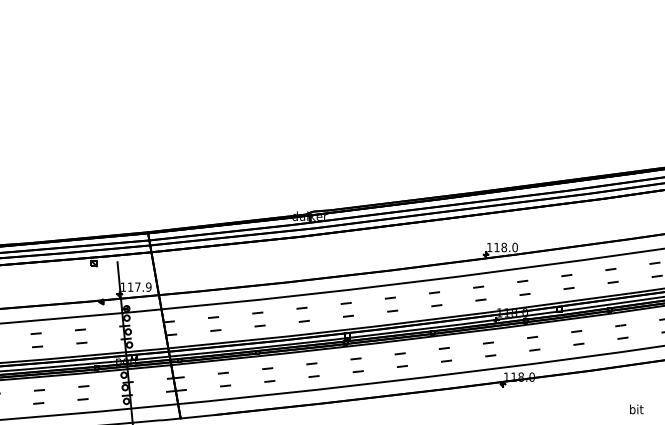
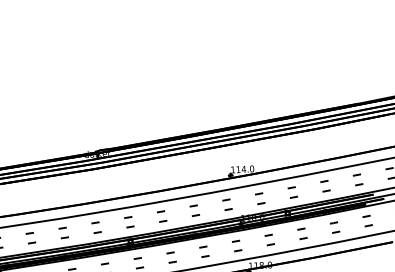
text: (504, 247) -> (244, 169), 118.0 -> 114.0

